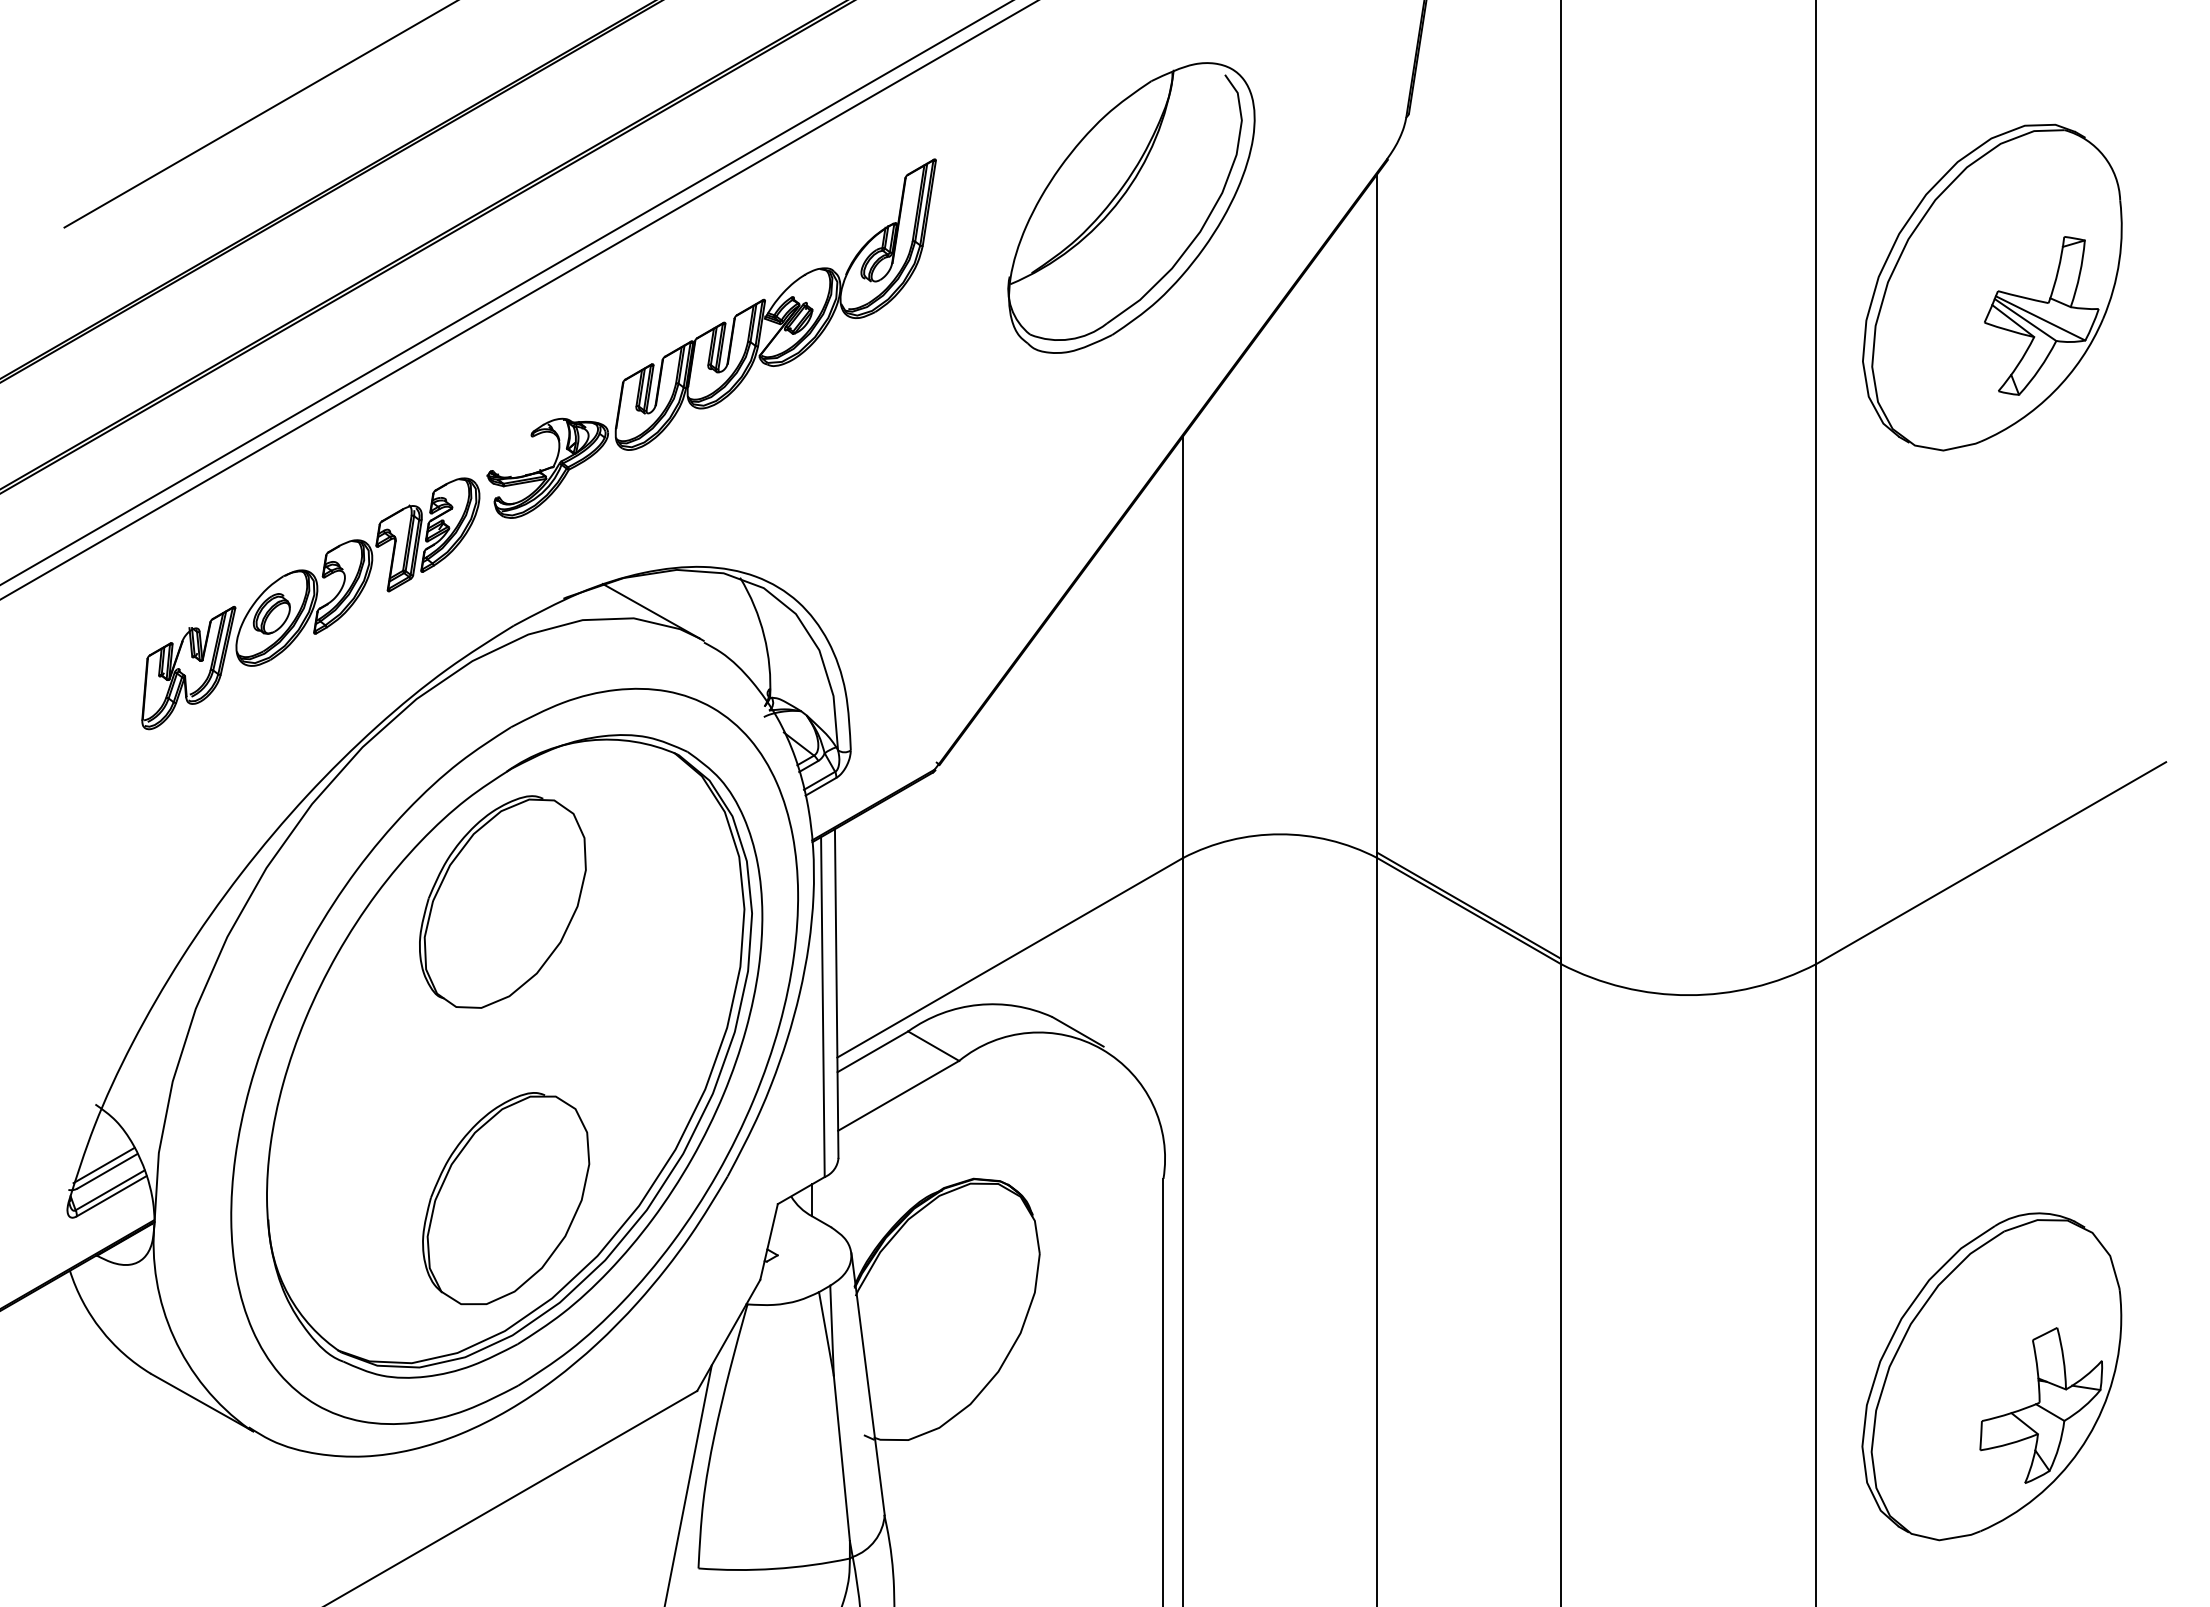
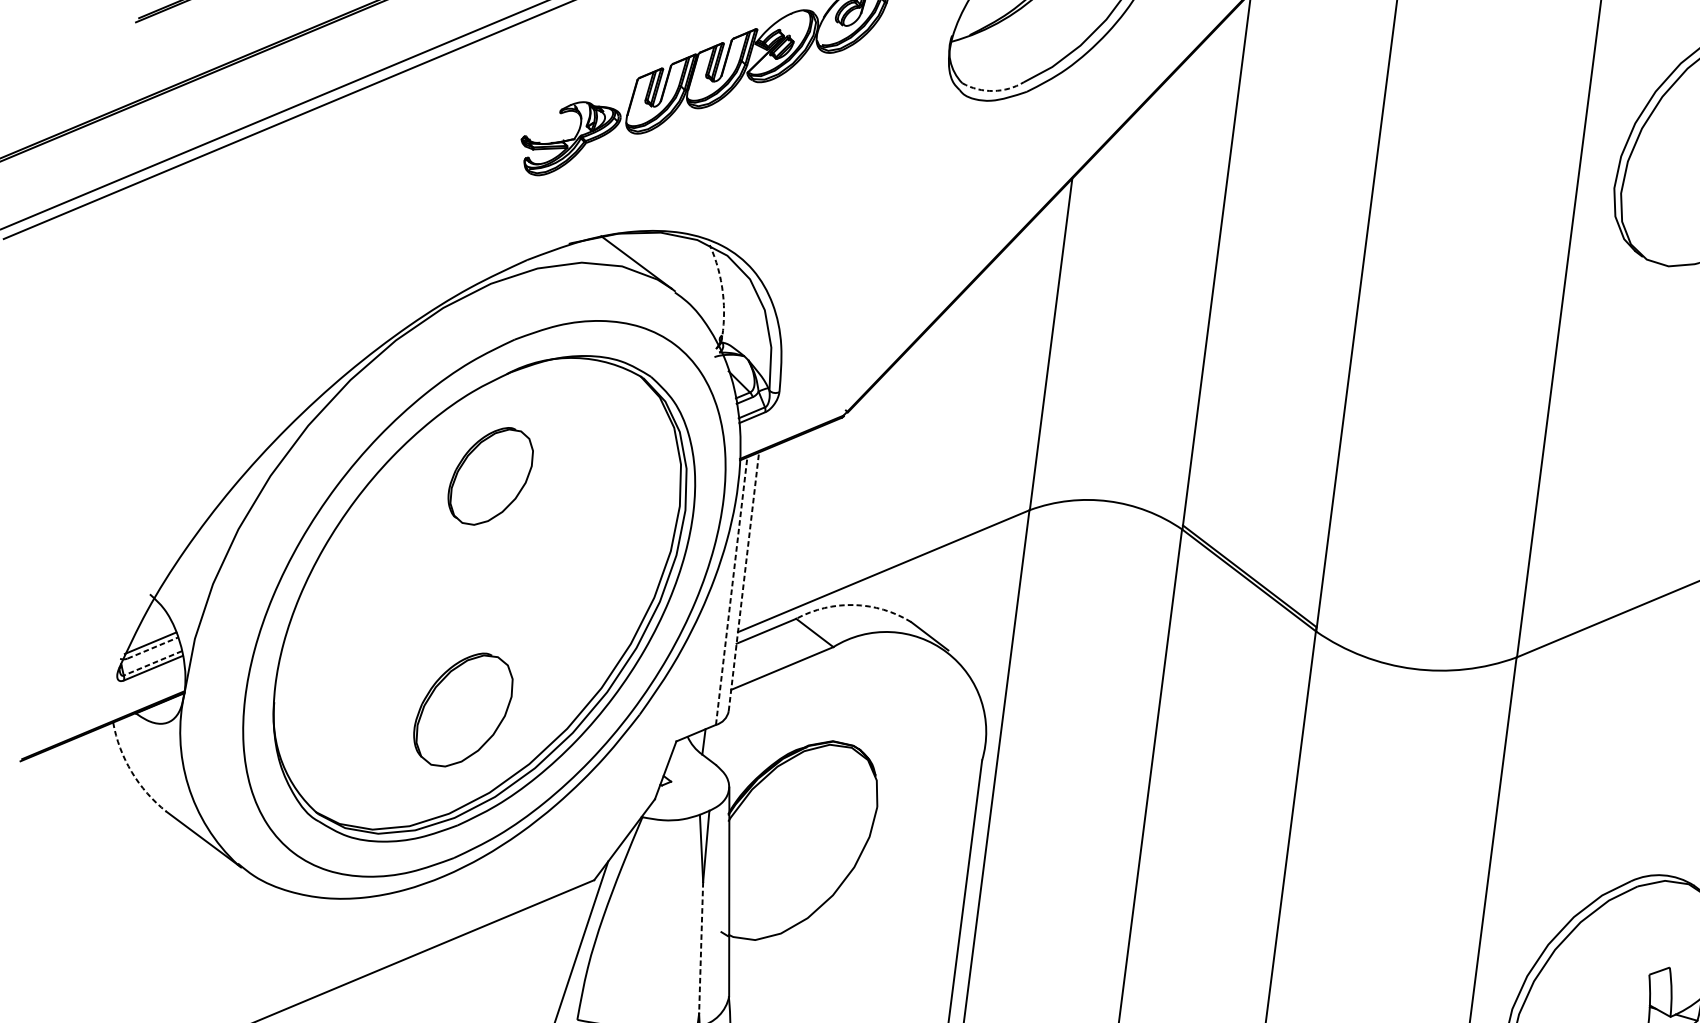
arc: (1070, 339) -> (993, 91), solid -> dashed
part: (310, 603) -> (369, 222), removed
arc: (764, 635) -> (723, 293), solid -> dashed
part: (502, 901) -> (490, 475), size x0.6
line: (836, 993) -> (743, 581), solid -> dashed
arc: (978, 1004) -> (854, 604), solid -> dashed
line: (822, 1007) -> (731, 591), solid -> dashed
line: (108, 1171) -> (153, 648), solid -> dashed
line: (110, 1190) -> (153, 663), solid -> dashed
part: (506, 1198) -> (463, 709), size x0.7
arc: (101, 1329) -> (132, 771), solid -> dashed
line: (841, 1458) -> (700, 947), solid -> dashed

